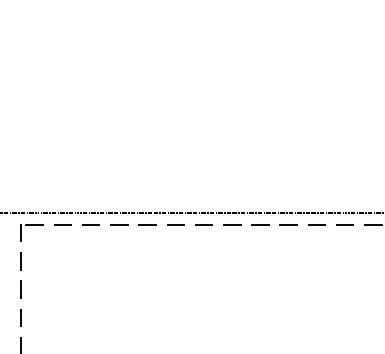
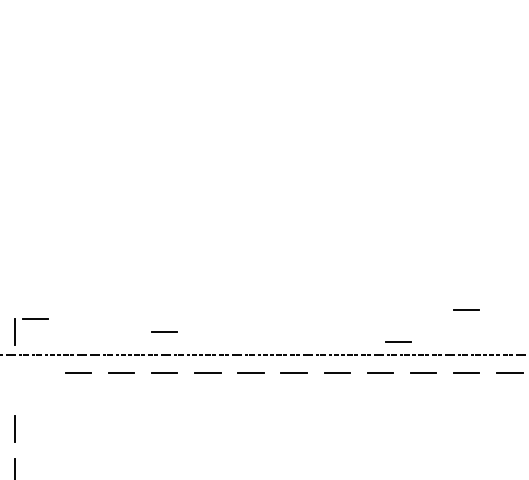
line: (316, 183) -> (466, 309), added
line: (119, 197) -> (164, 331), added
line: (272, 204) -> (398, 341), added
part: (31, 225) -> (30, 320), moved

